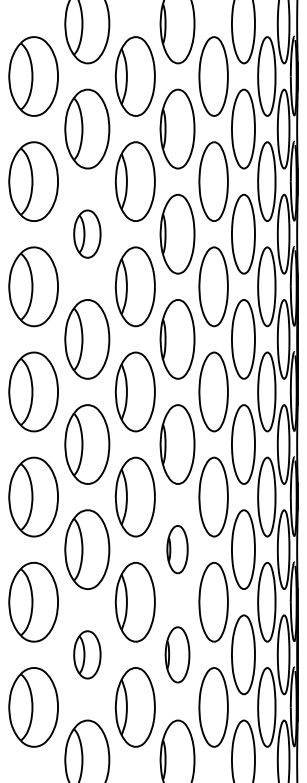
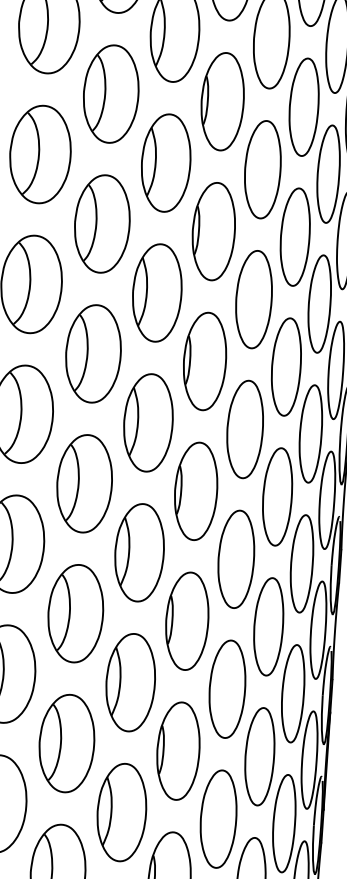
part: (87, 233) -> (102, 223), size x1.67
part: (177, 549) -> (187, 621), size x1.67
part: (87, 654) -> (67, 743), size x1.67
part: (177, 654) -> (178, 750), size x1.43

